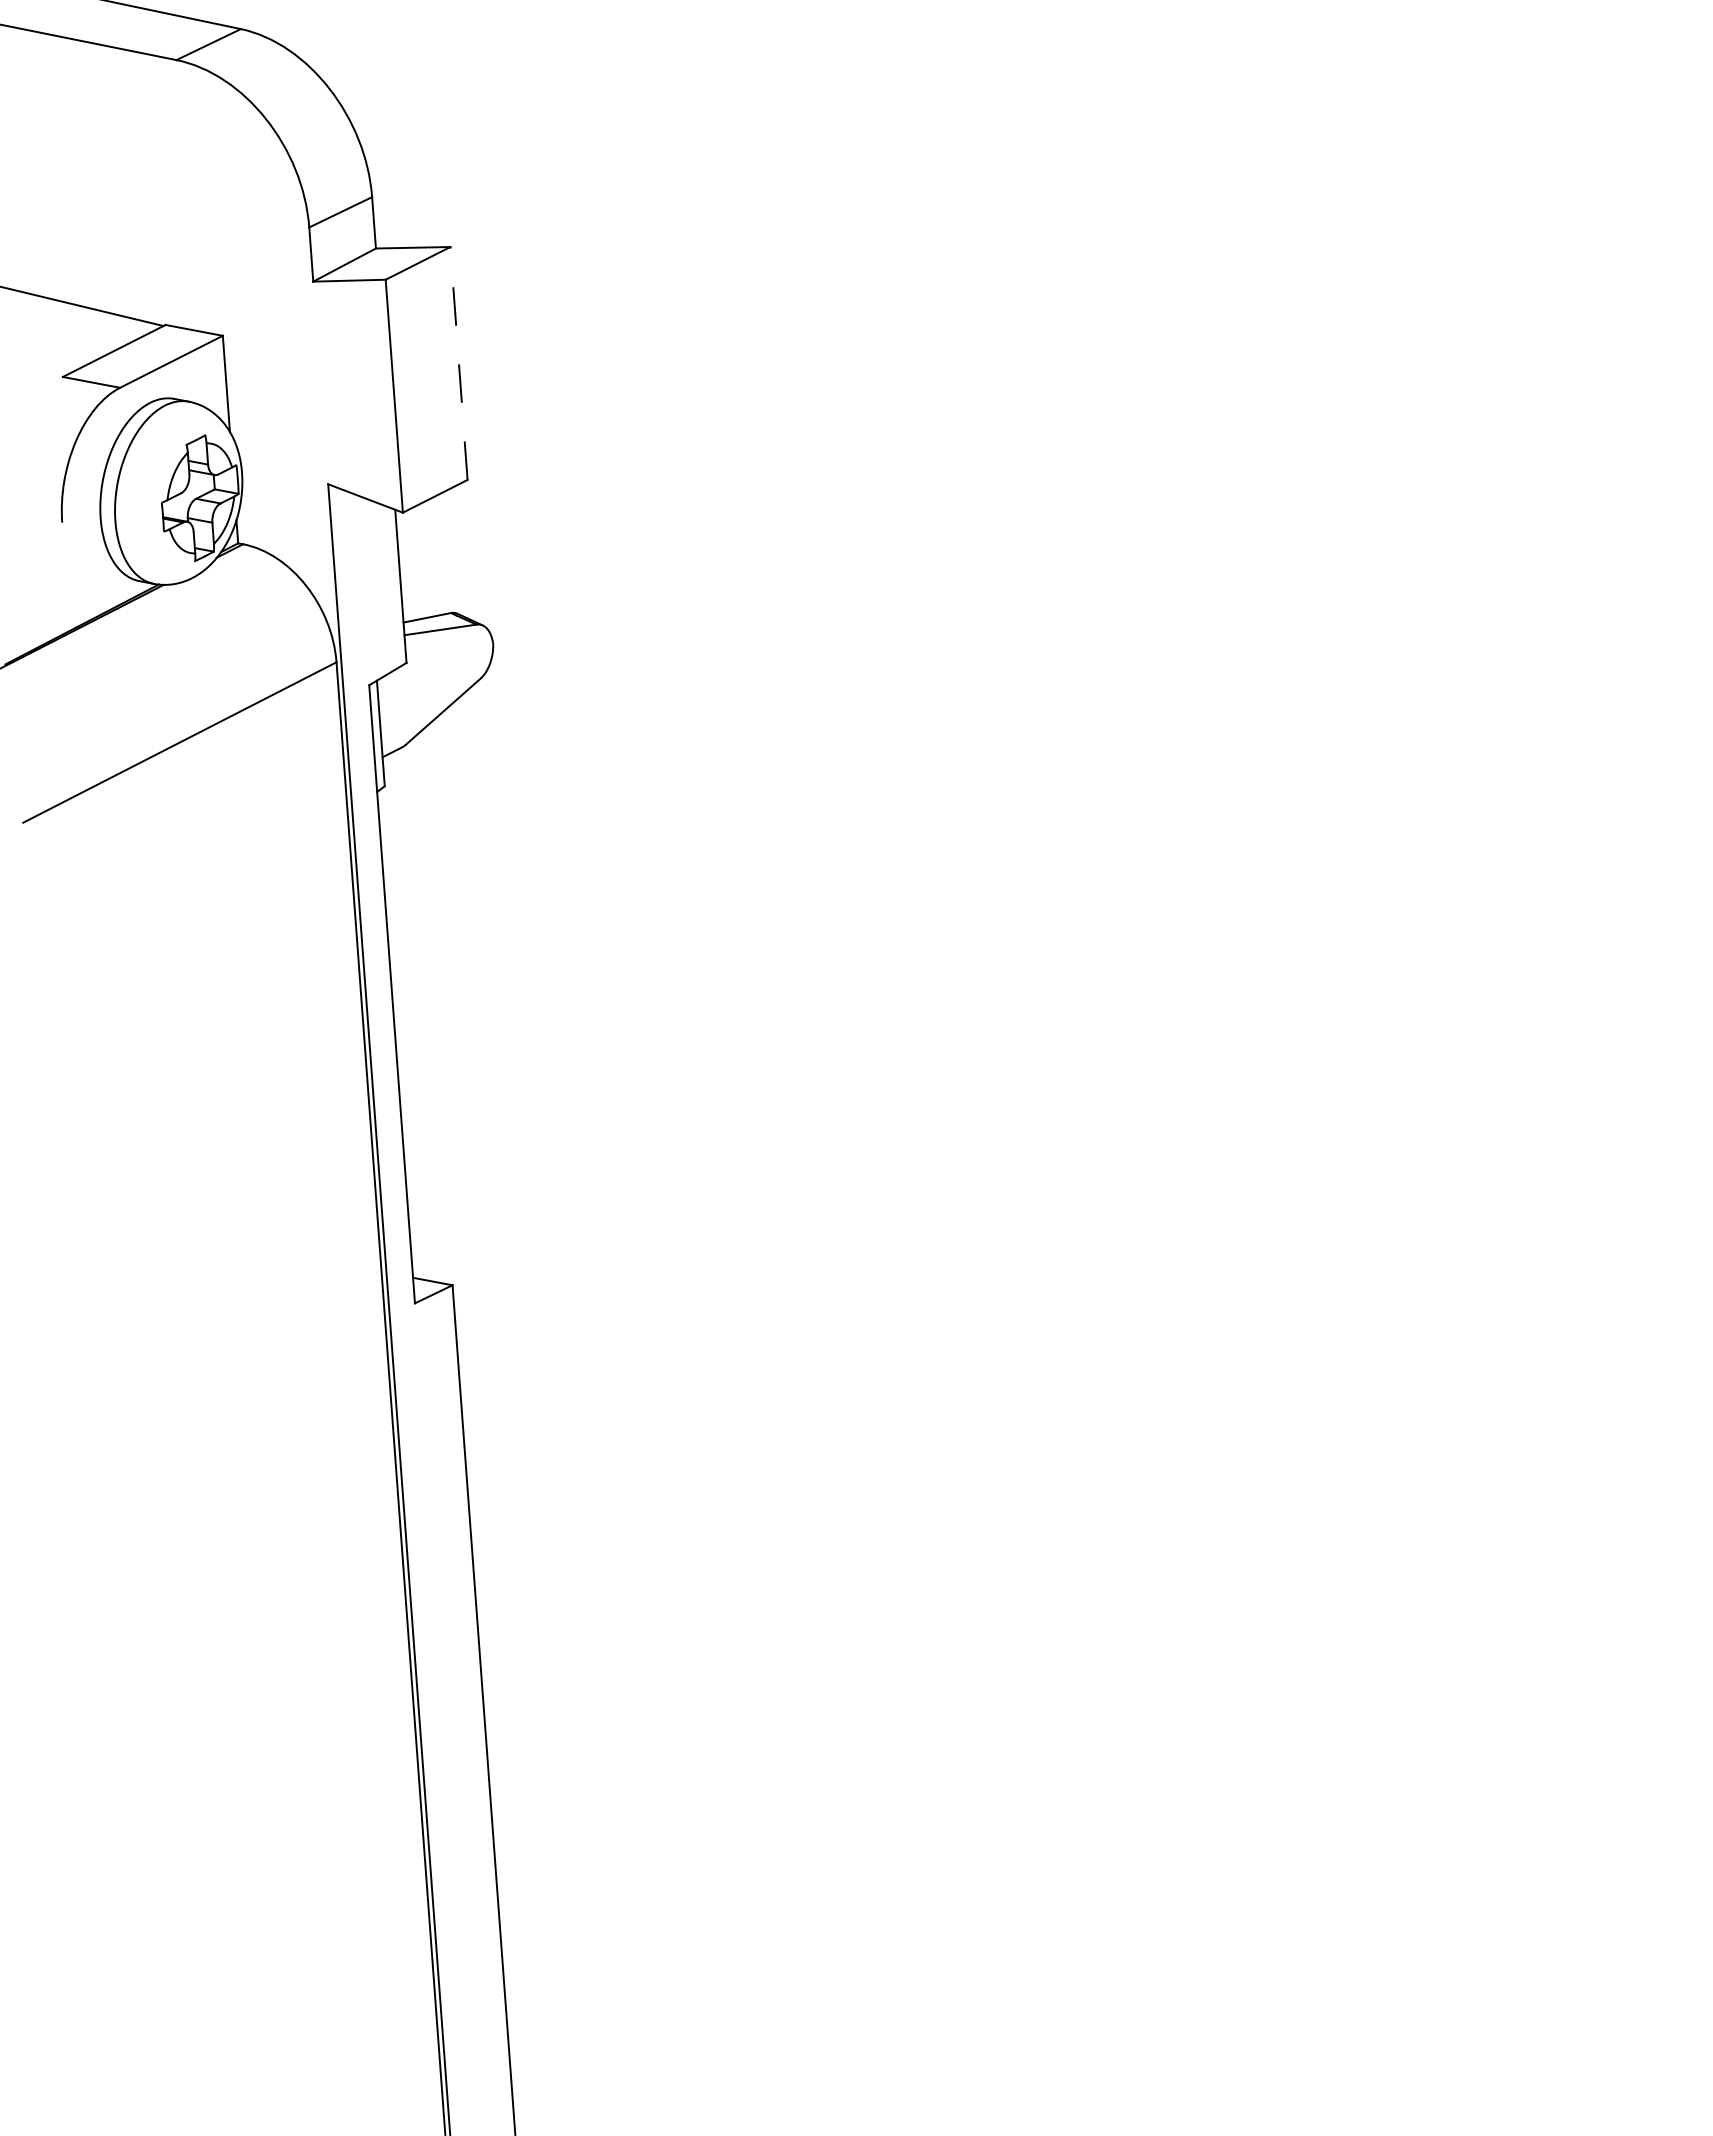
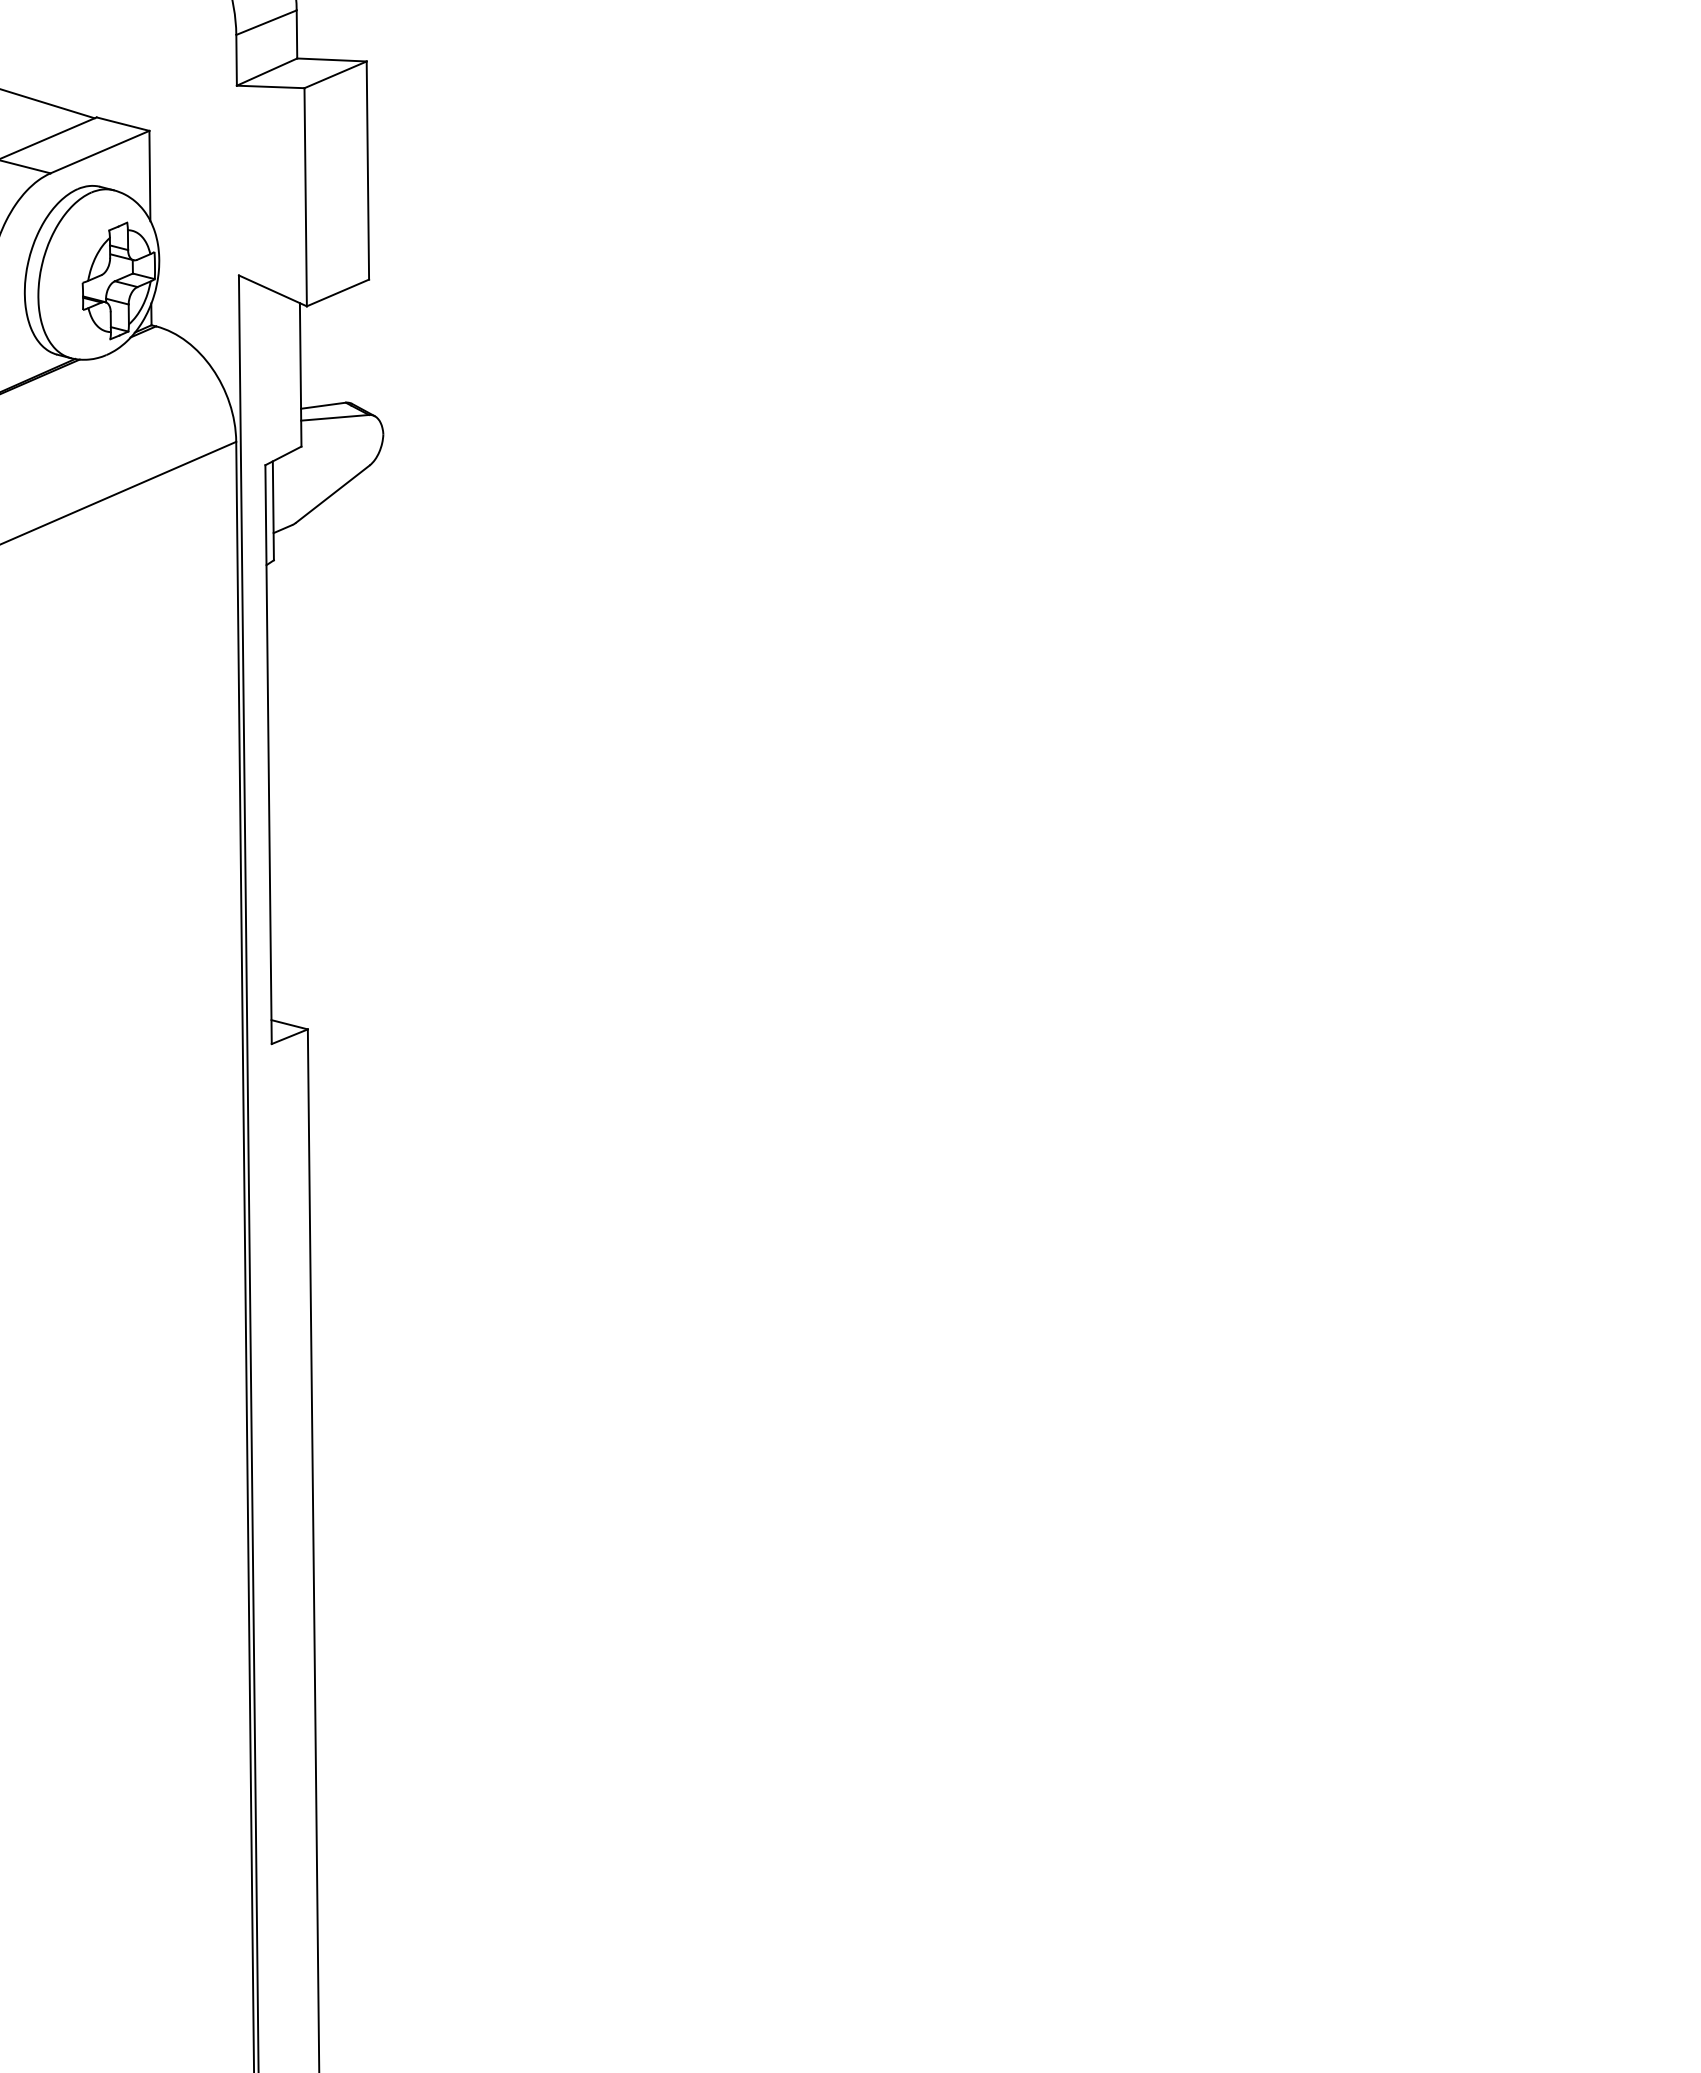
line: (458, 363) -> (367, 170), dashed -> solid

